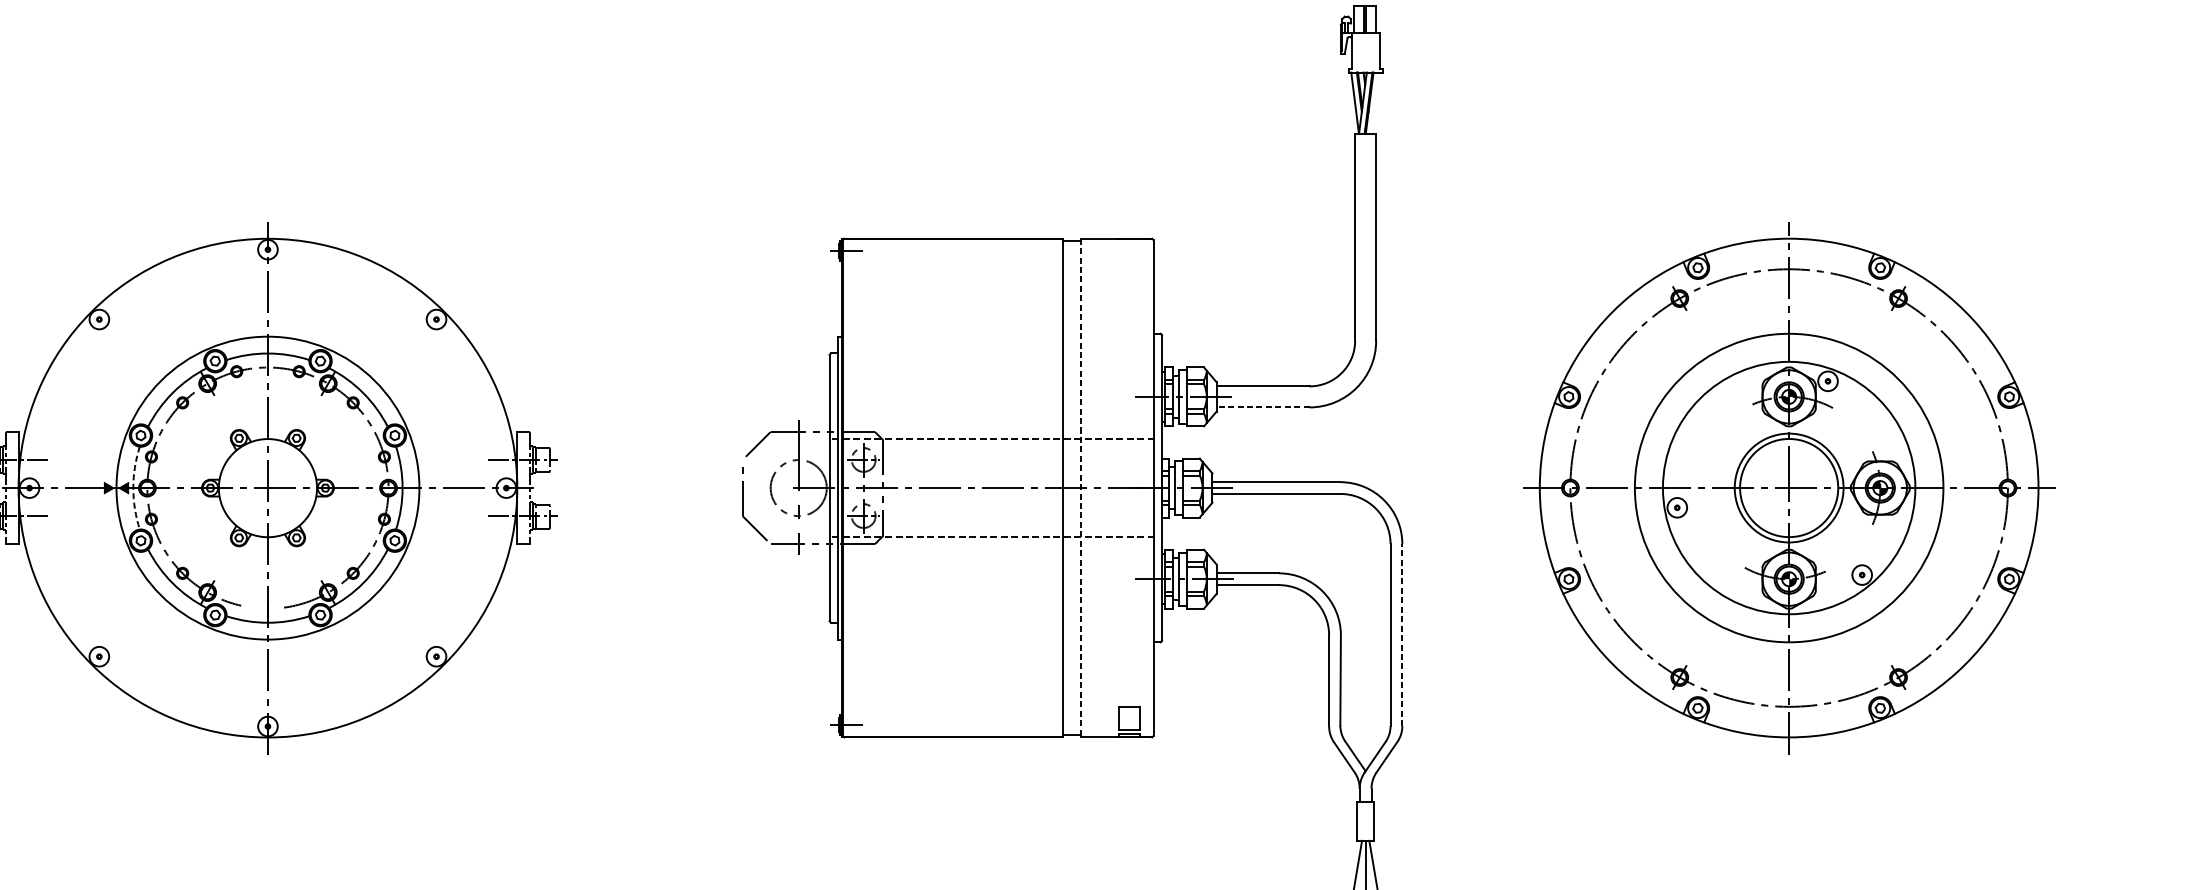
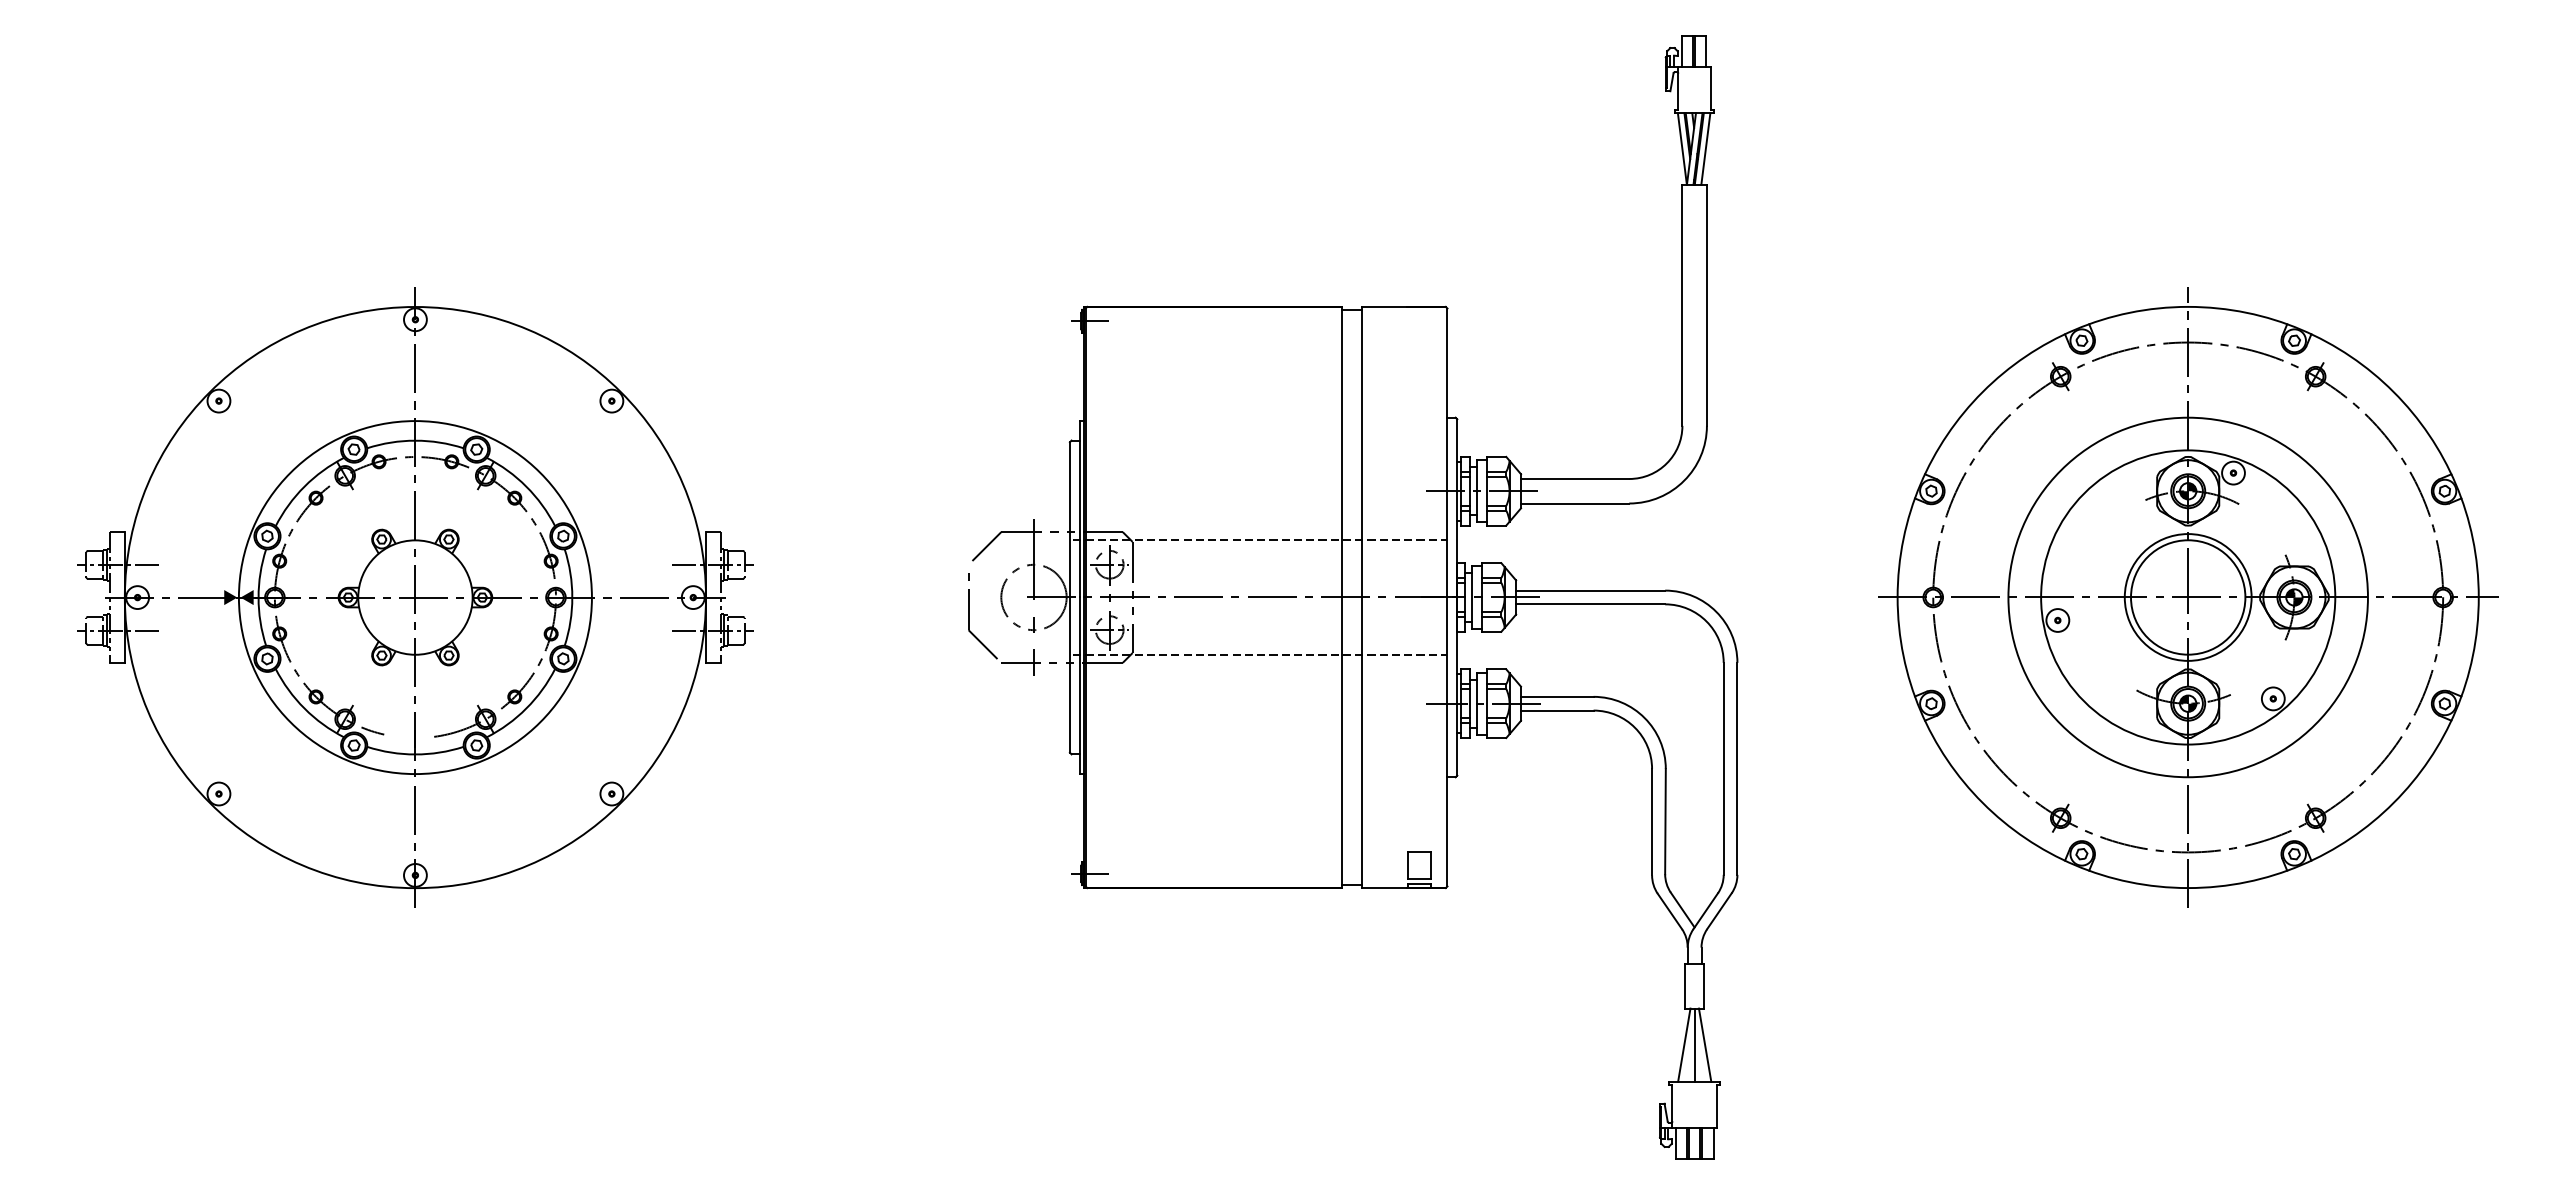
line: (1374, 102) -> (1705, 148), added
line: (1262, 407) -> (1574, 503), dashed -> solid
arc: (133, 488) -> (258, 597), dashed -> solid
line: (1080, 488) -> (1362, 597), dashed -> solid
line: (1402, 634) -> (1737, 768), dashed -> solid

